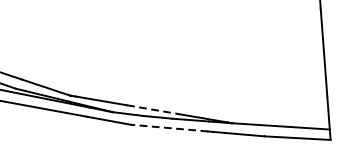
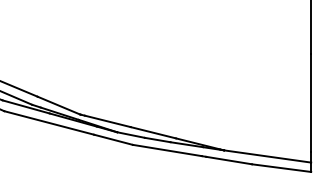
line: (152, 109) -> (153, 132), dashed -> solid
line: (169, 128) -> (167, 150), dashed -> solid

